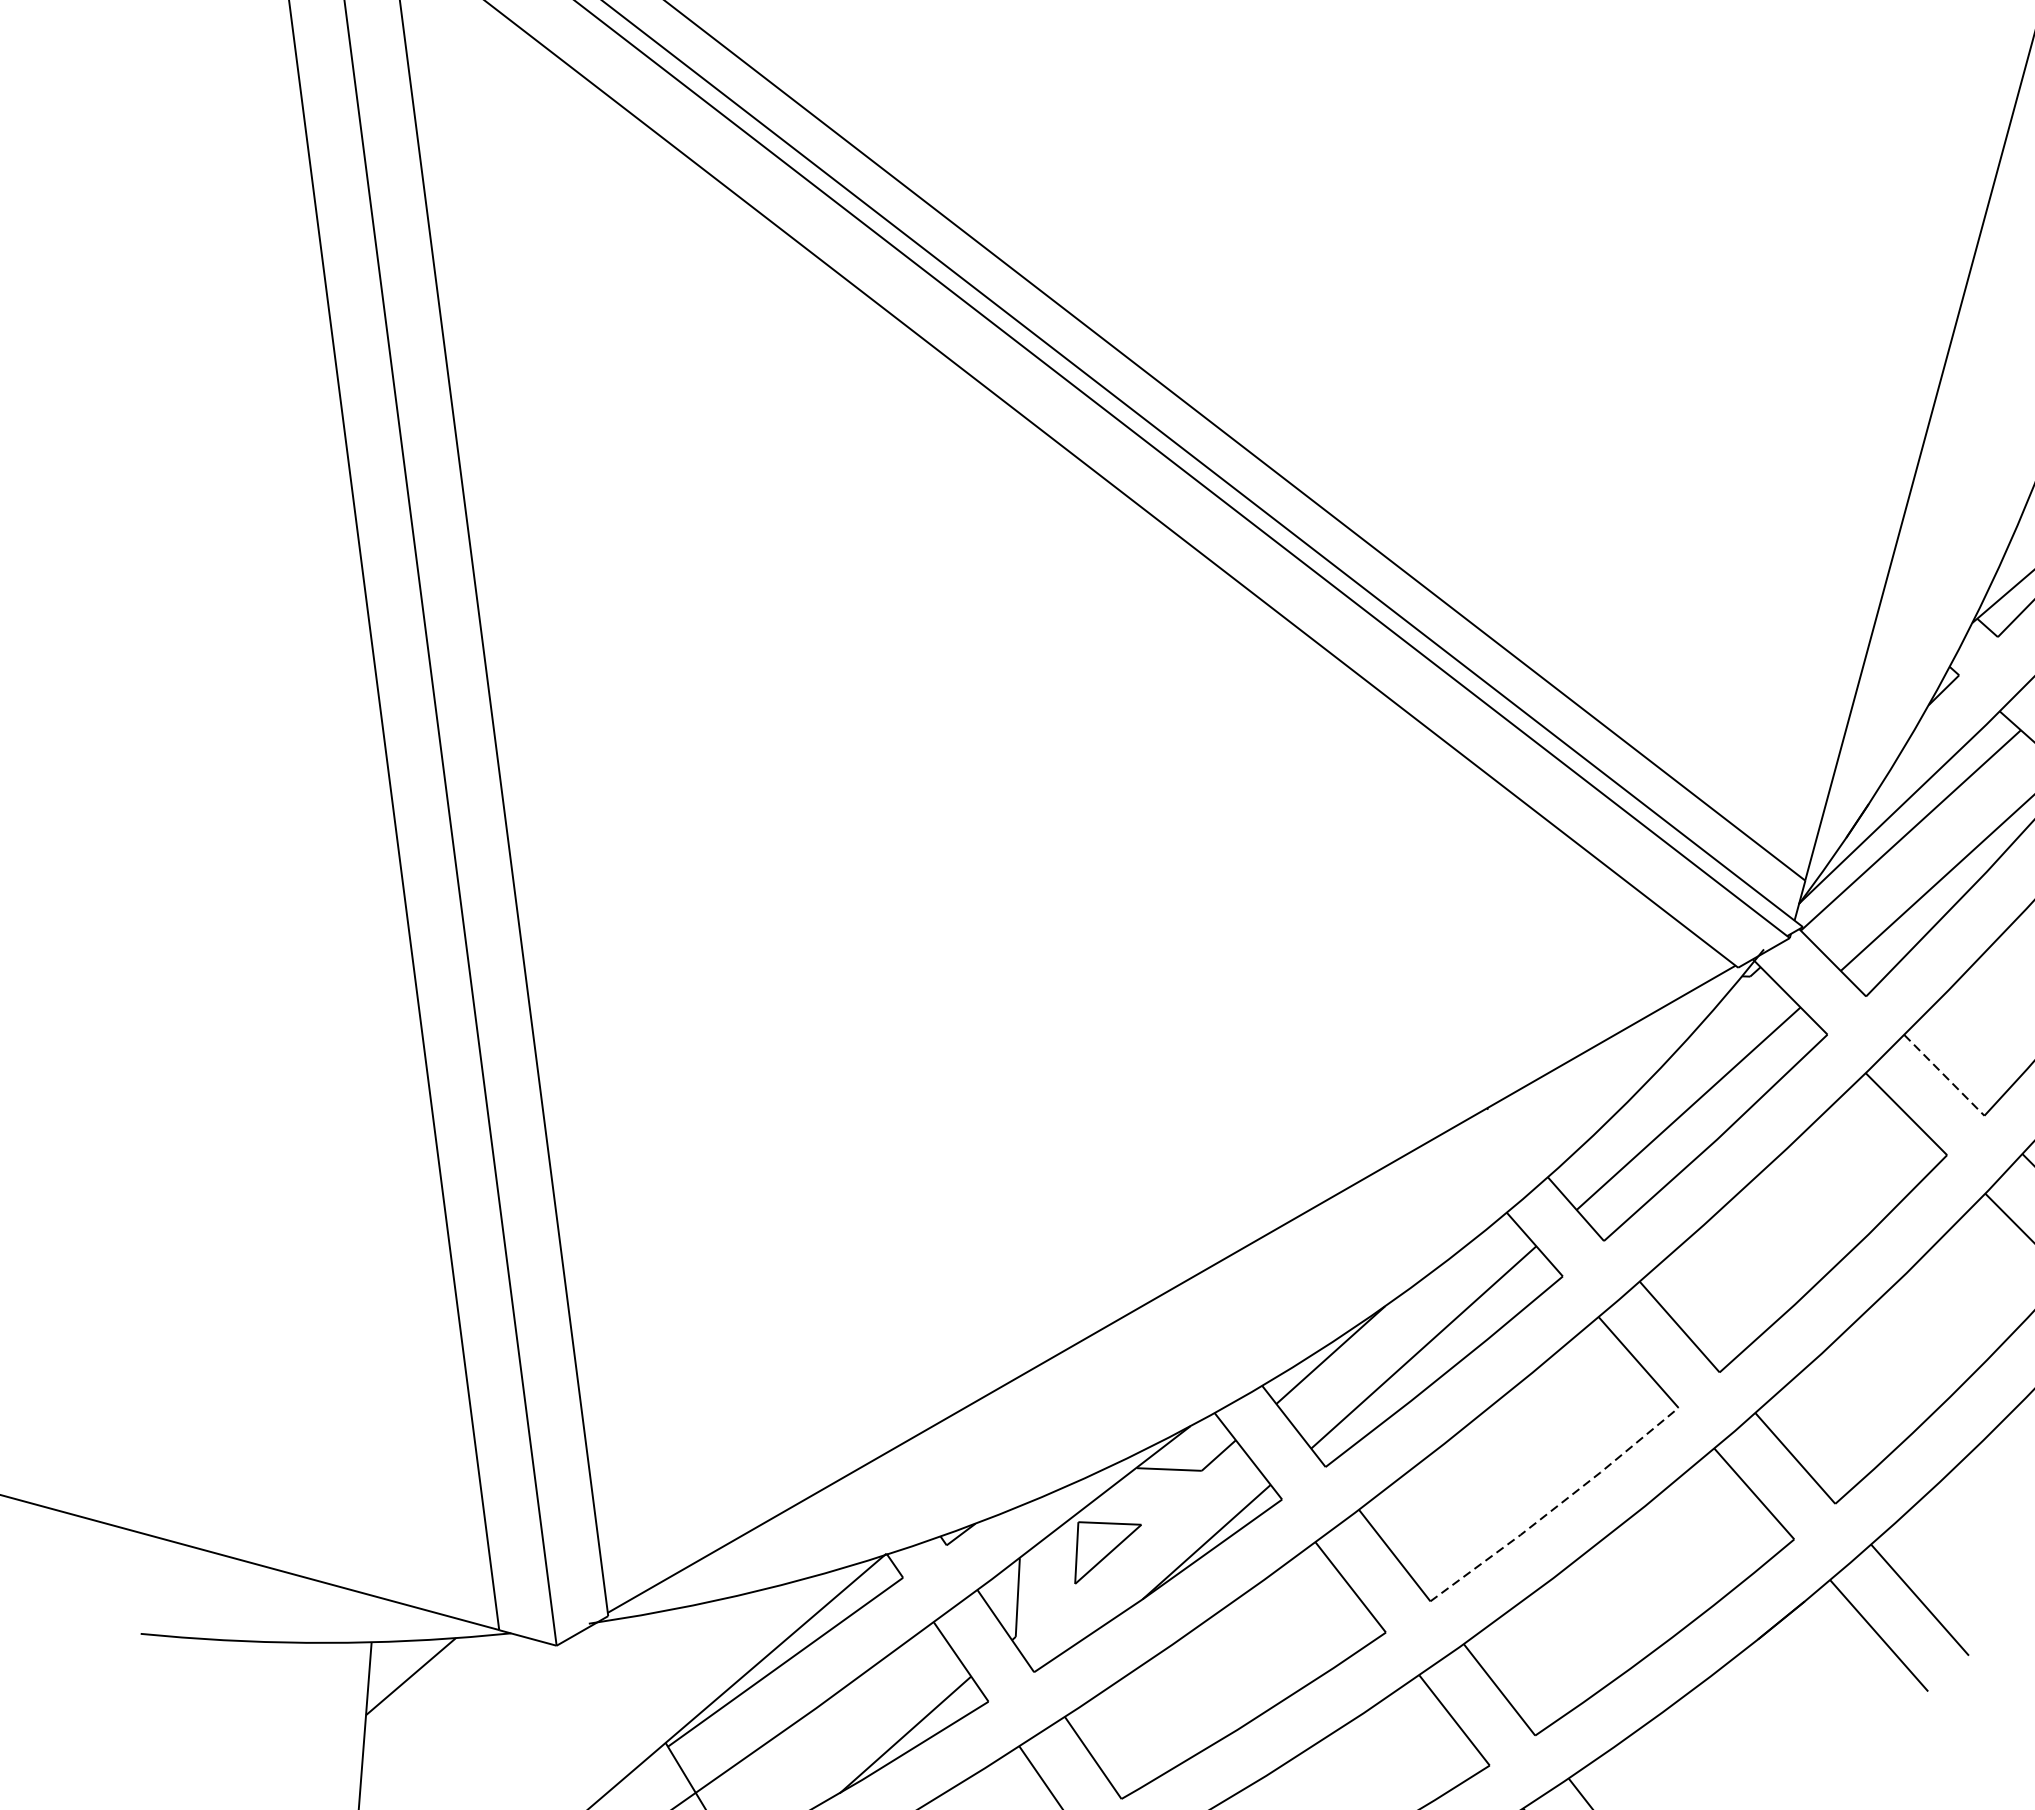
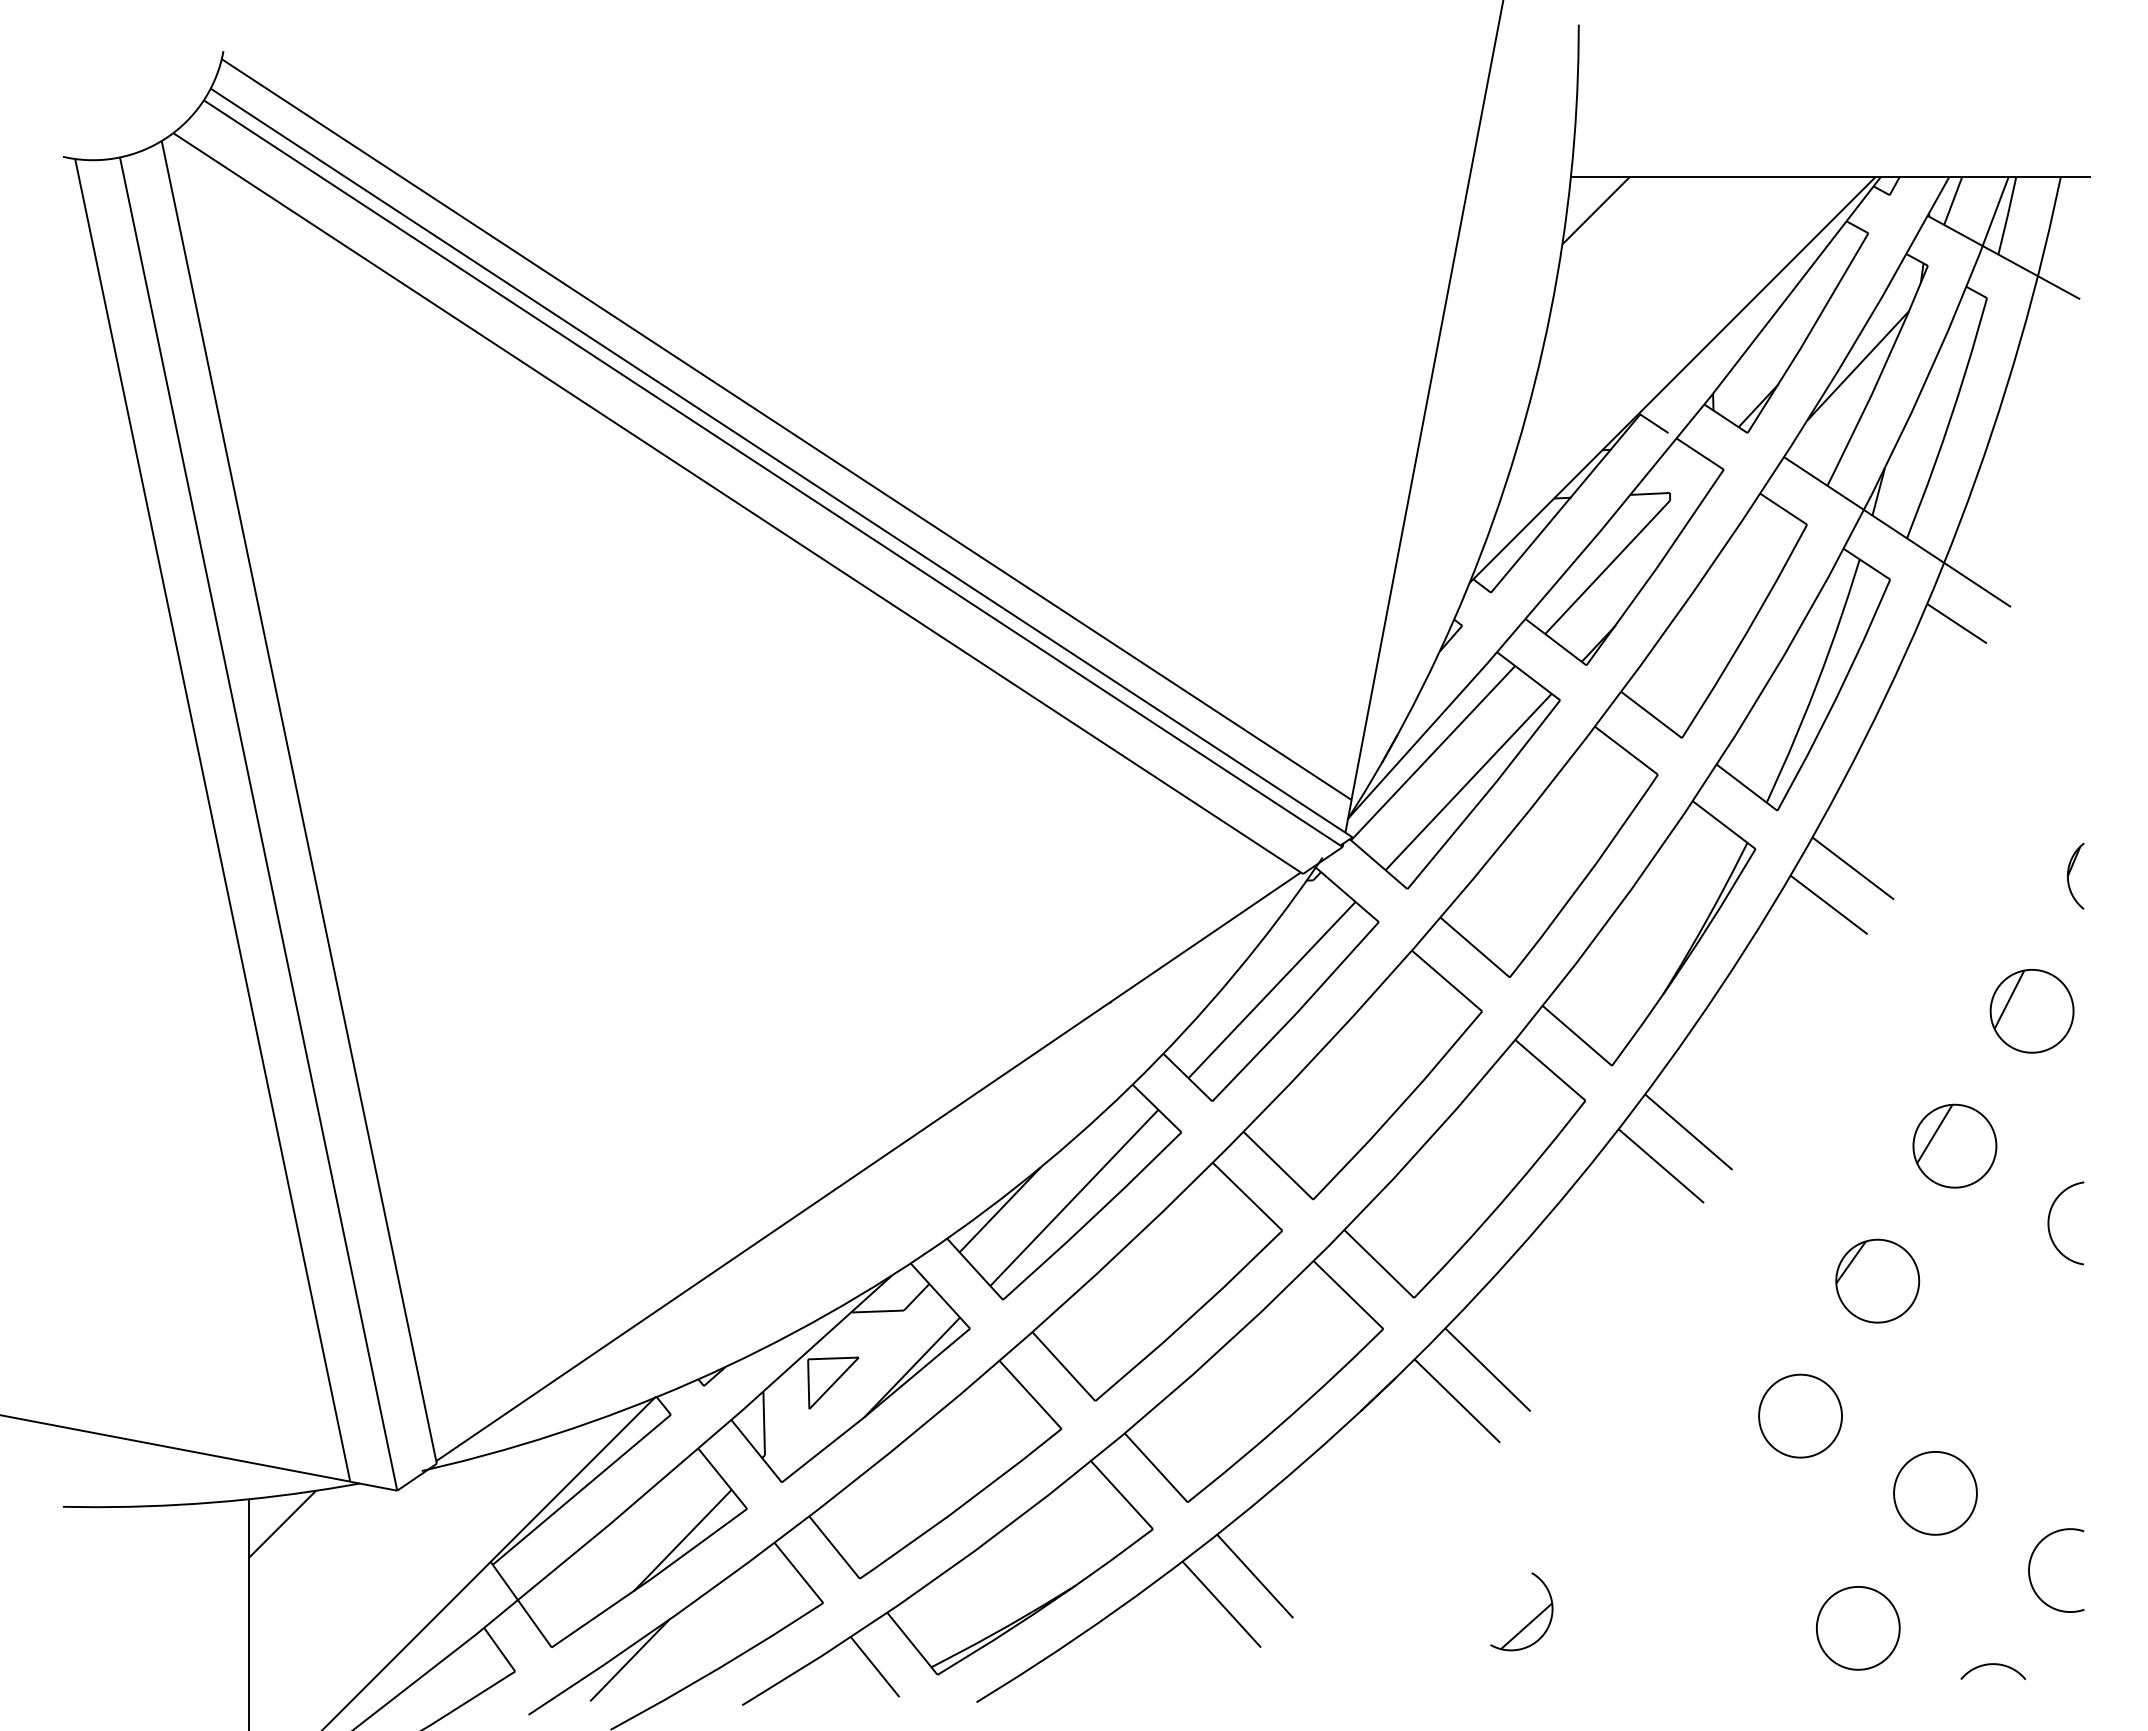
line: (1944, 1075) -> (1475, 947), dashed -> solid
line: (1556, 1506) -> (1190, 1317), dashed -> solid

